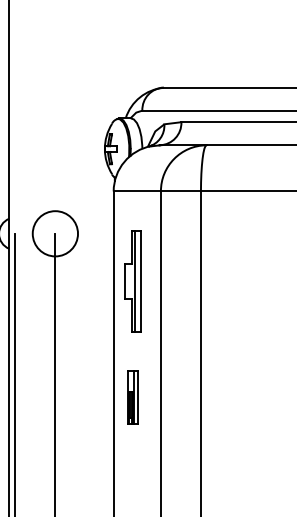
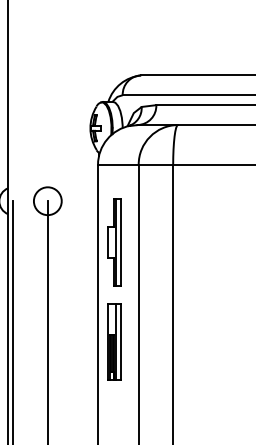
circle: (54, 234) -> (47, 201), size x0.71
part: (132, 396) -> (114, 341), size x1.67

